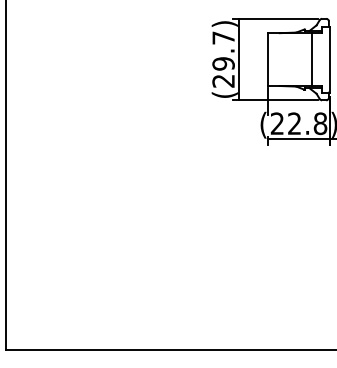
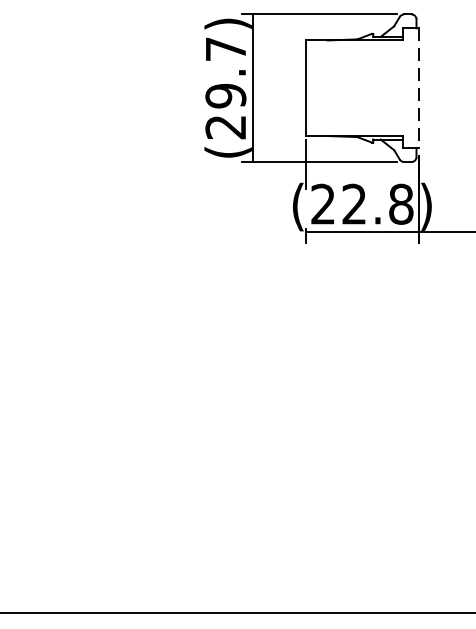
line: (312, 59) -> (386, 88), removed
line: (330, 60) -> (419, 89), solid -> dashed

